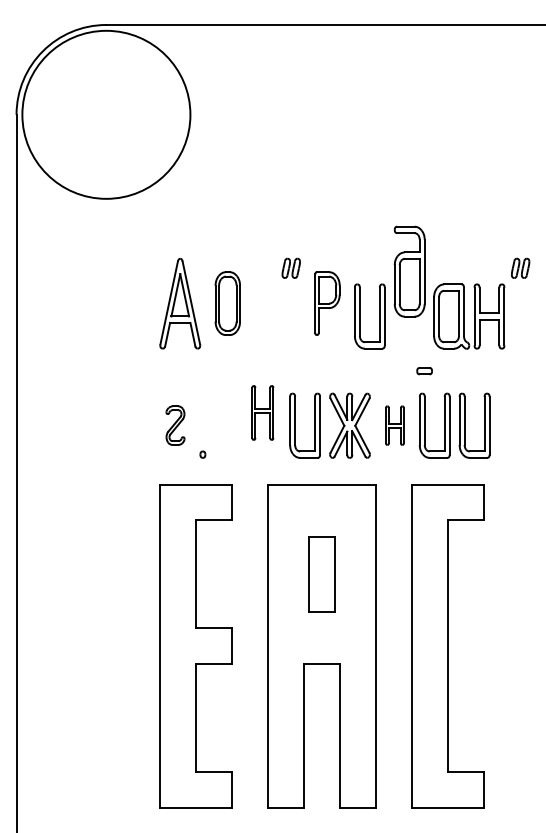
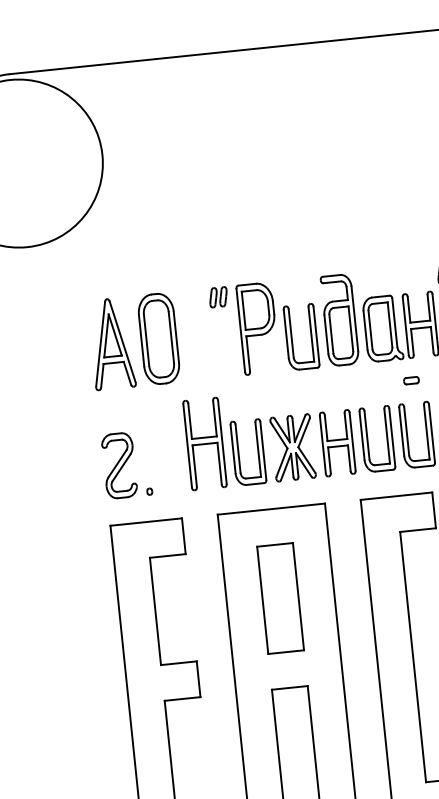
part: (409, 271) -> (339, 320), moved
part: (227, 303) -> (158, 338), size x1.43
part: (327, 303) -> (258, 328), size x1.43
part: (424, 371) -> (411, 381), moved
part: (262, 412) -> (204, 443), size x1.67
part: (175, 425) -> (119, 465), size x1.67
part: (394, 425) -> (337, 442), size x1.67
part: (321, 573) -> (279, 597), size x1.43

